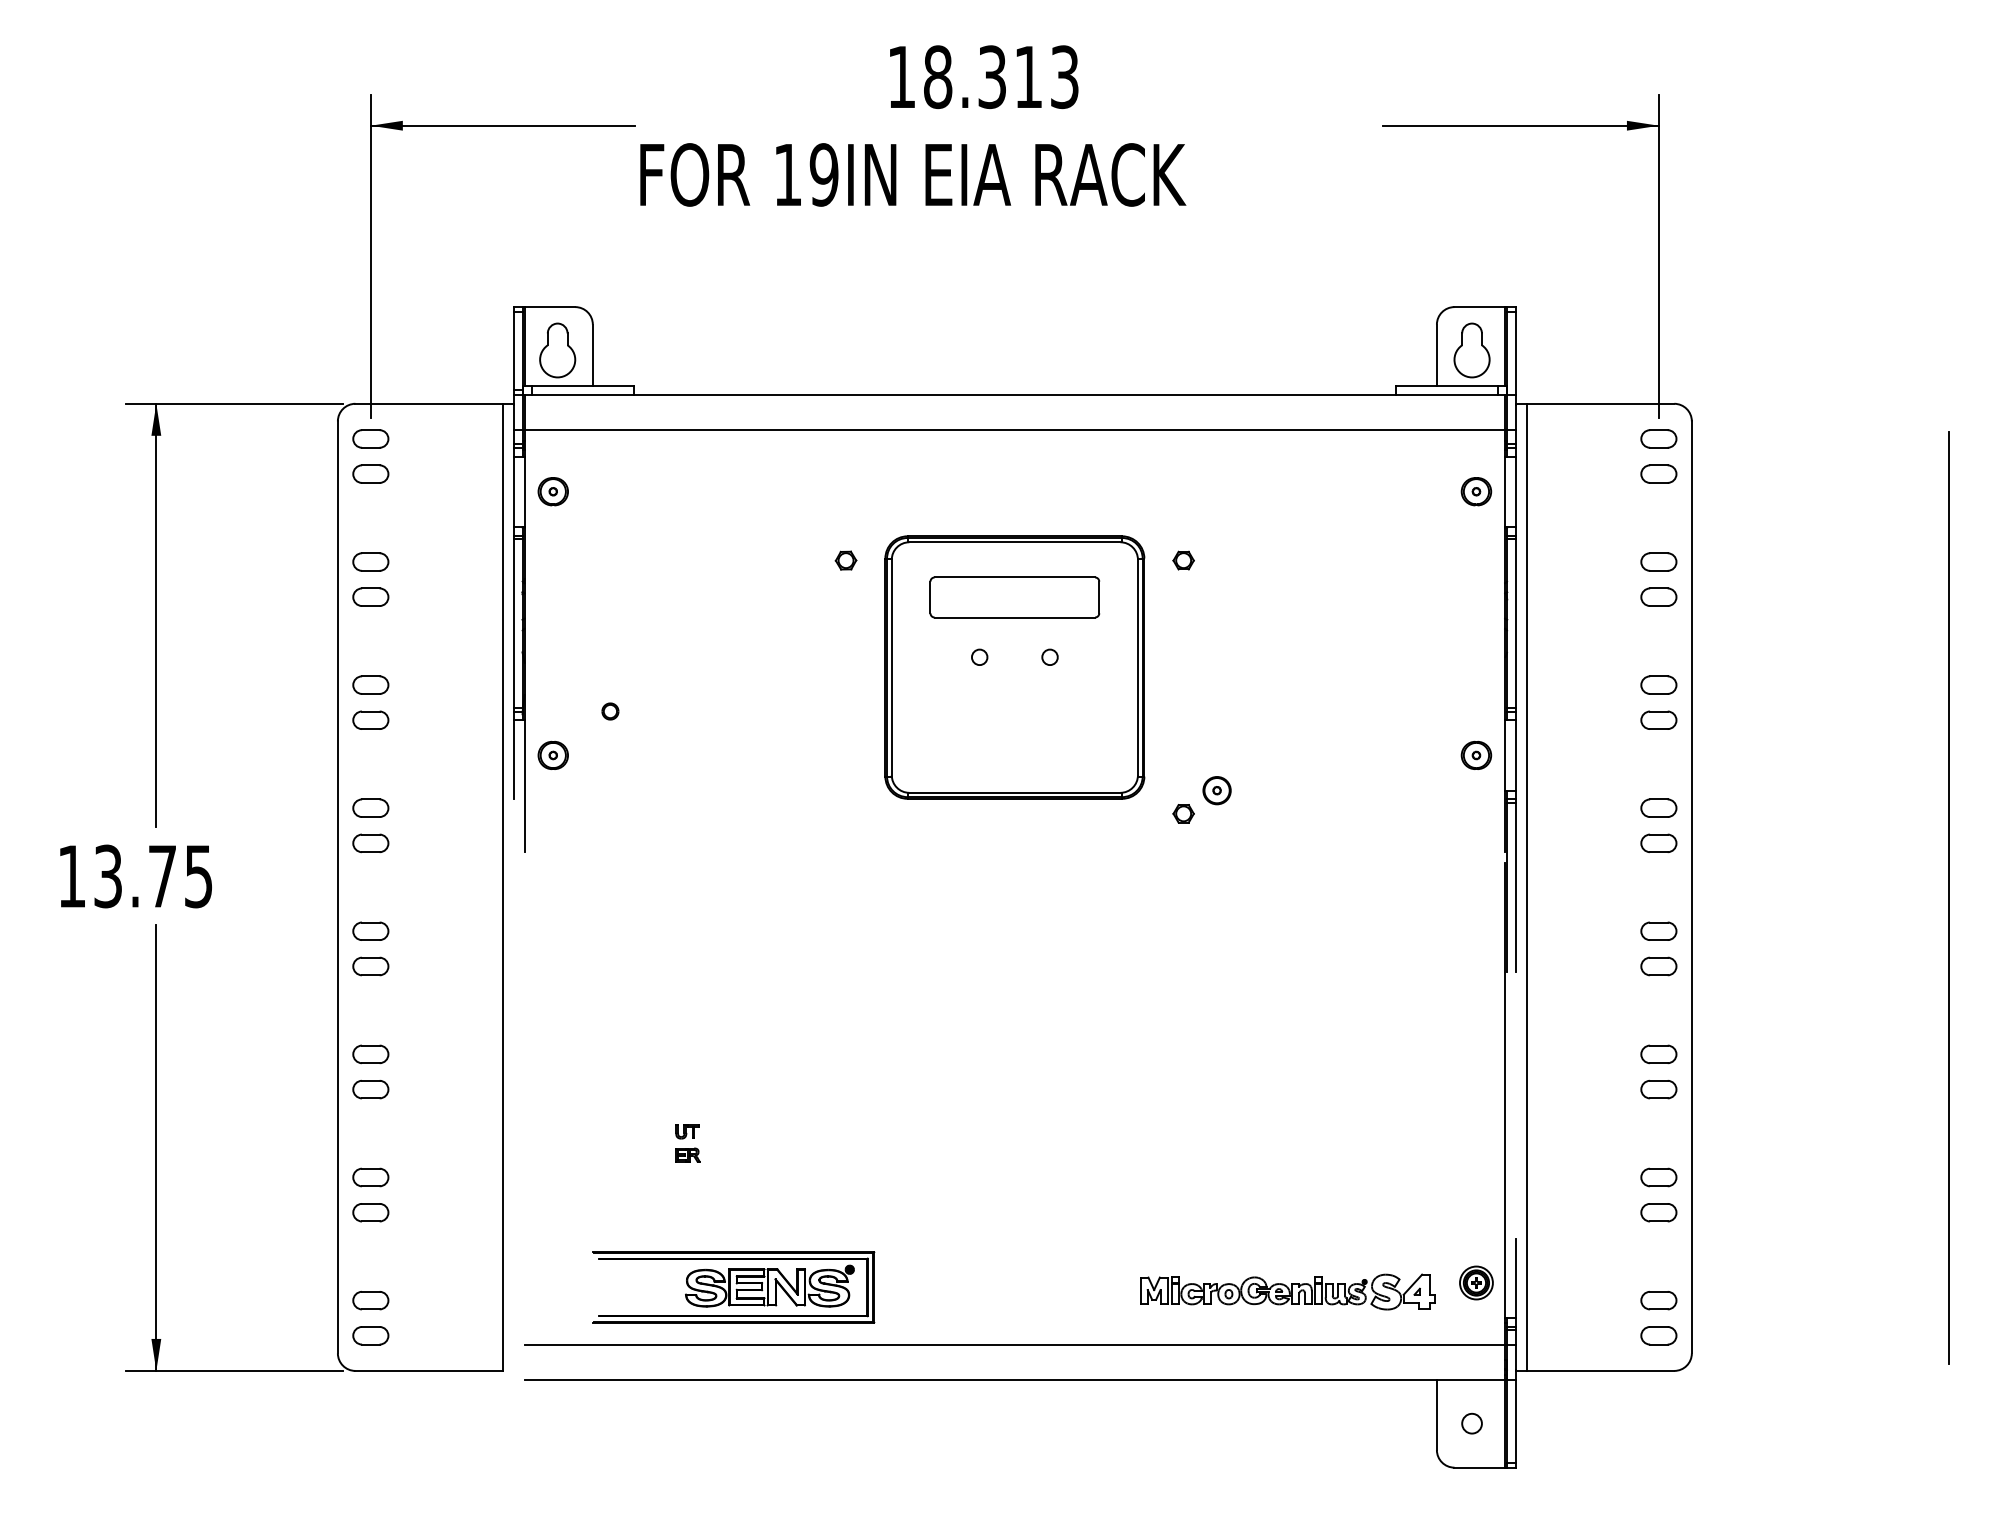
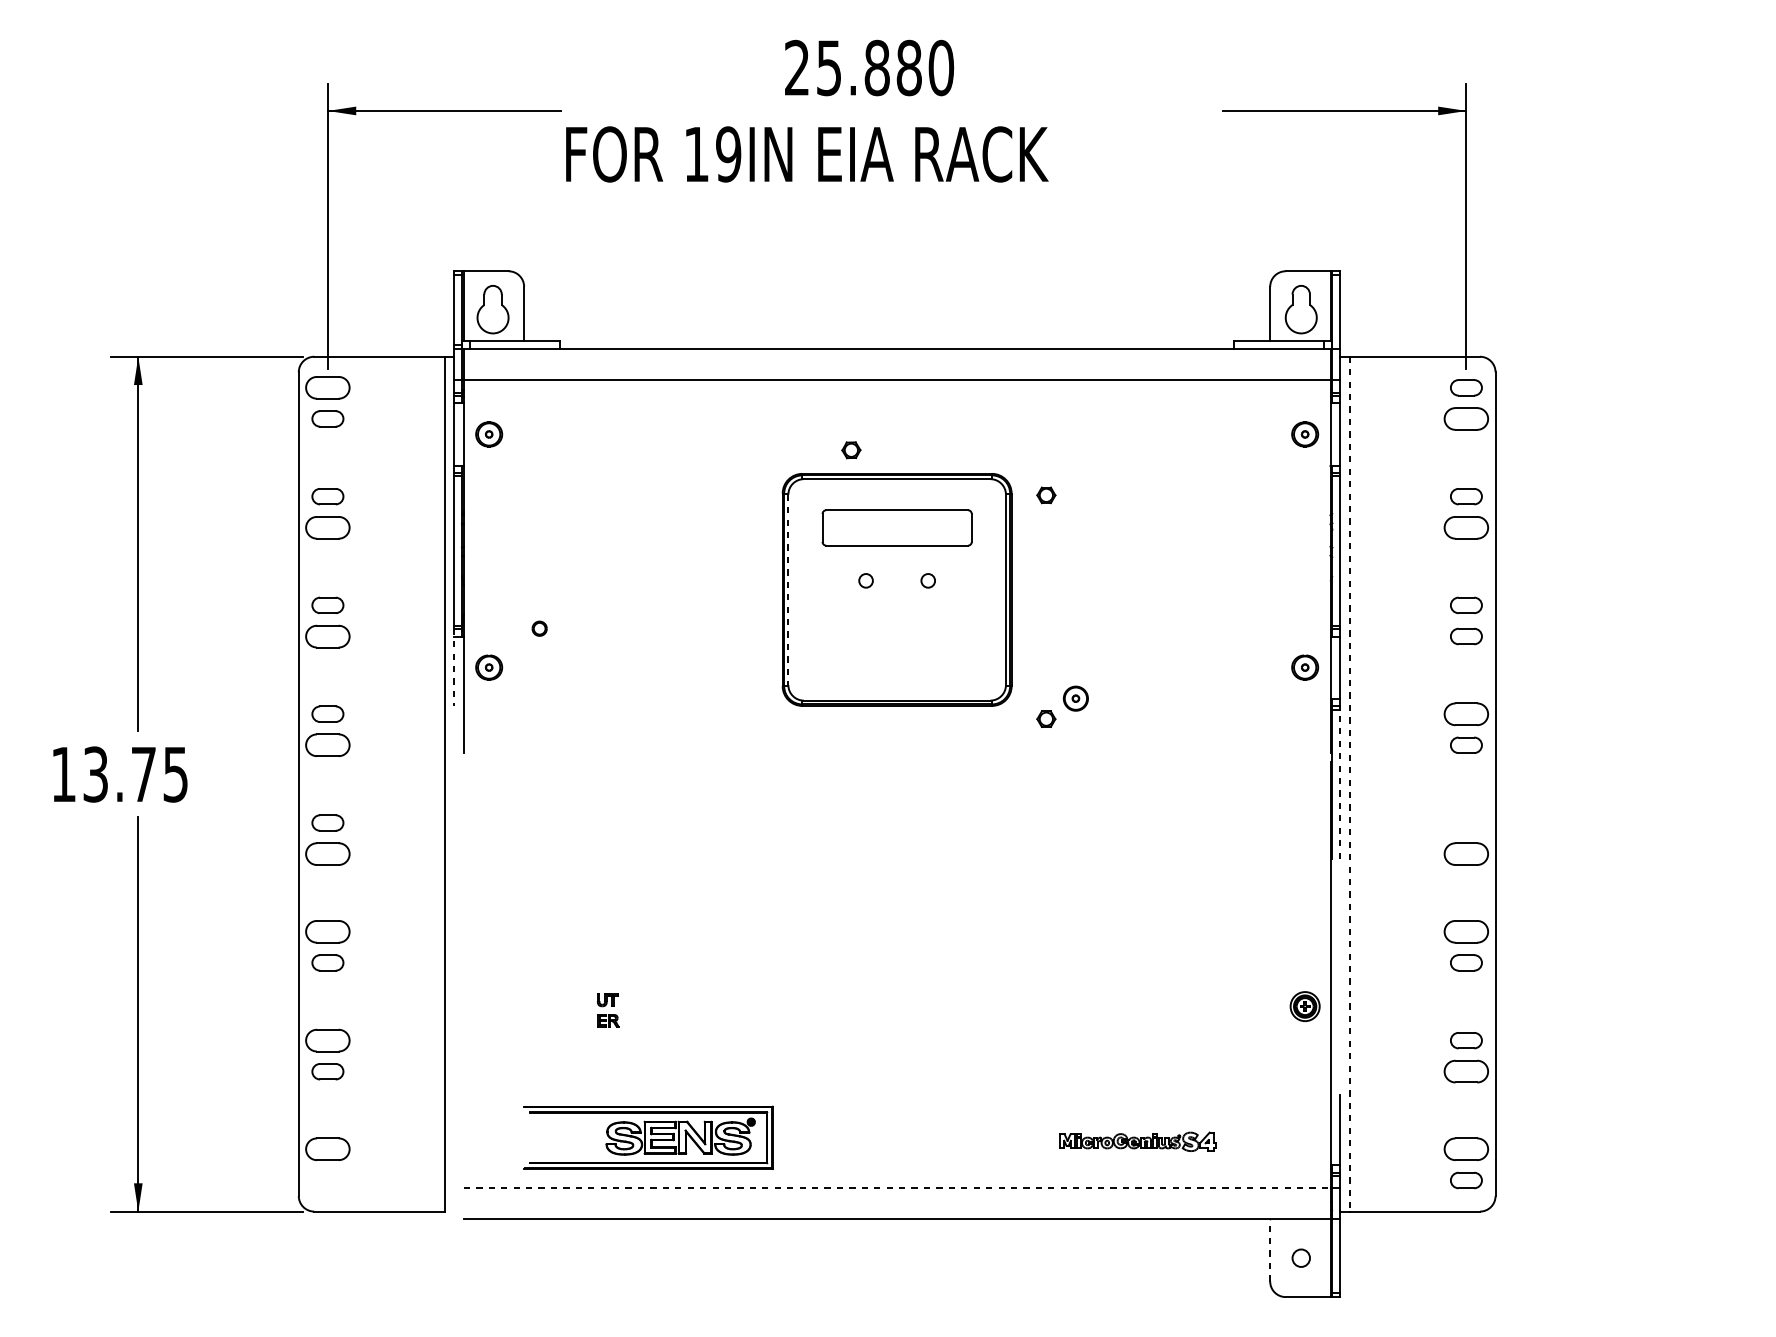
text: (983, 77) -> (869, 68), 18.313 -> 25.880
part: (370, 438) -> (327, 387), size x1.4
part: (1658, 473) -> (1466, 418), size x1.4
part: (845, 560) -> (850, 450), moved
part: (370, 596) -> (327, 527), size x1.4
part: (1658, 596) -> (1466, 527), size x1.4
line: (891, 667) -> (788, 589), solid -> dashed
part: (370, 719) -> (327, 635), size x1.4
line: (513, 755) -> (454, 667), solid -> dashed
part: (1658, 807) -> (1466, 713), size x1.4
part: (370, 843) -> (327, 745), size x1.4
line: (1516, 886) -> (1340, 783), solid -> dashed
line: (1526, 887) -> (1349, 784), solid -> dashed
line: (1948, 897) -> (1722, 793), removed
part: (1658, 930) -> (1466, 822), removed
part: (370, 966) -> (327, 854), size x1.4
part: (1658, 966) -> (1466, 854), size x1.4
part: (370, 1054) -> (327, 931), size x1.4
part: (1658, 1054) -> (1466, 931), size x1.4
part: (370, 1177) -> (327, 1040), size x1.4
part: (1658, 1212) -> (1466, 1071), size x1.4
part: (1476, 1282) -> (1305, 1006), moved
part: (1287, 1291) -> (1138, 1141), size x0.6
part: (370, 1300) -> (327, 1149), size x1.4
part: (1658, 1300) -> (1466, 1149), size x1.4
part: (370, 1335) -> (327, 1180), removed
line: (1015, 1344) -> (897, 1188), solid -> dashed
line: (1436, 1414) -> (1269, 1250), solid -> dashed

